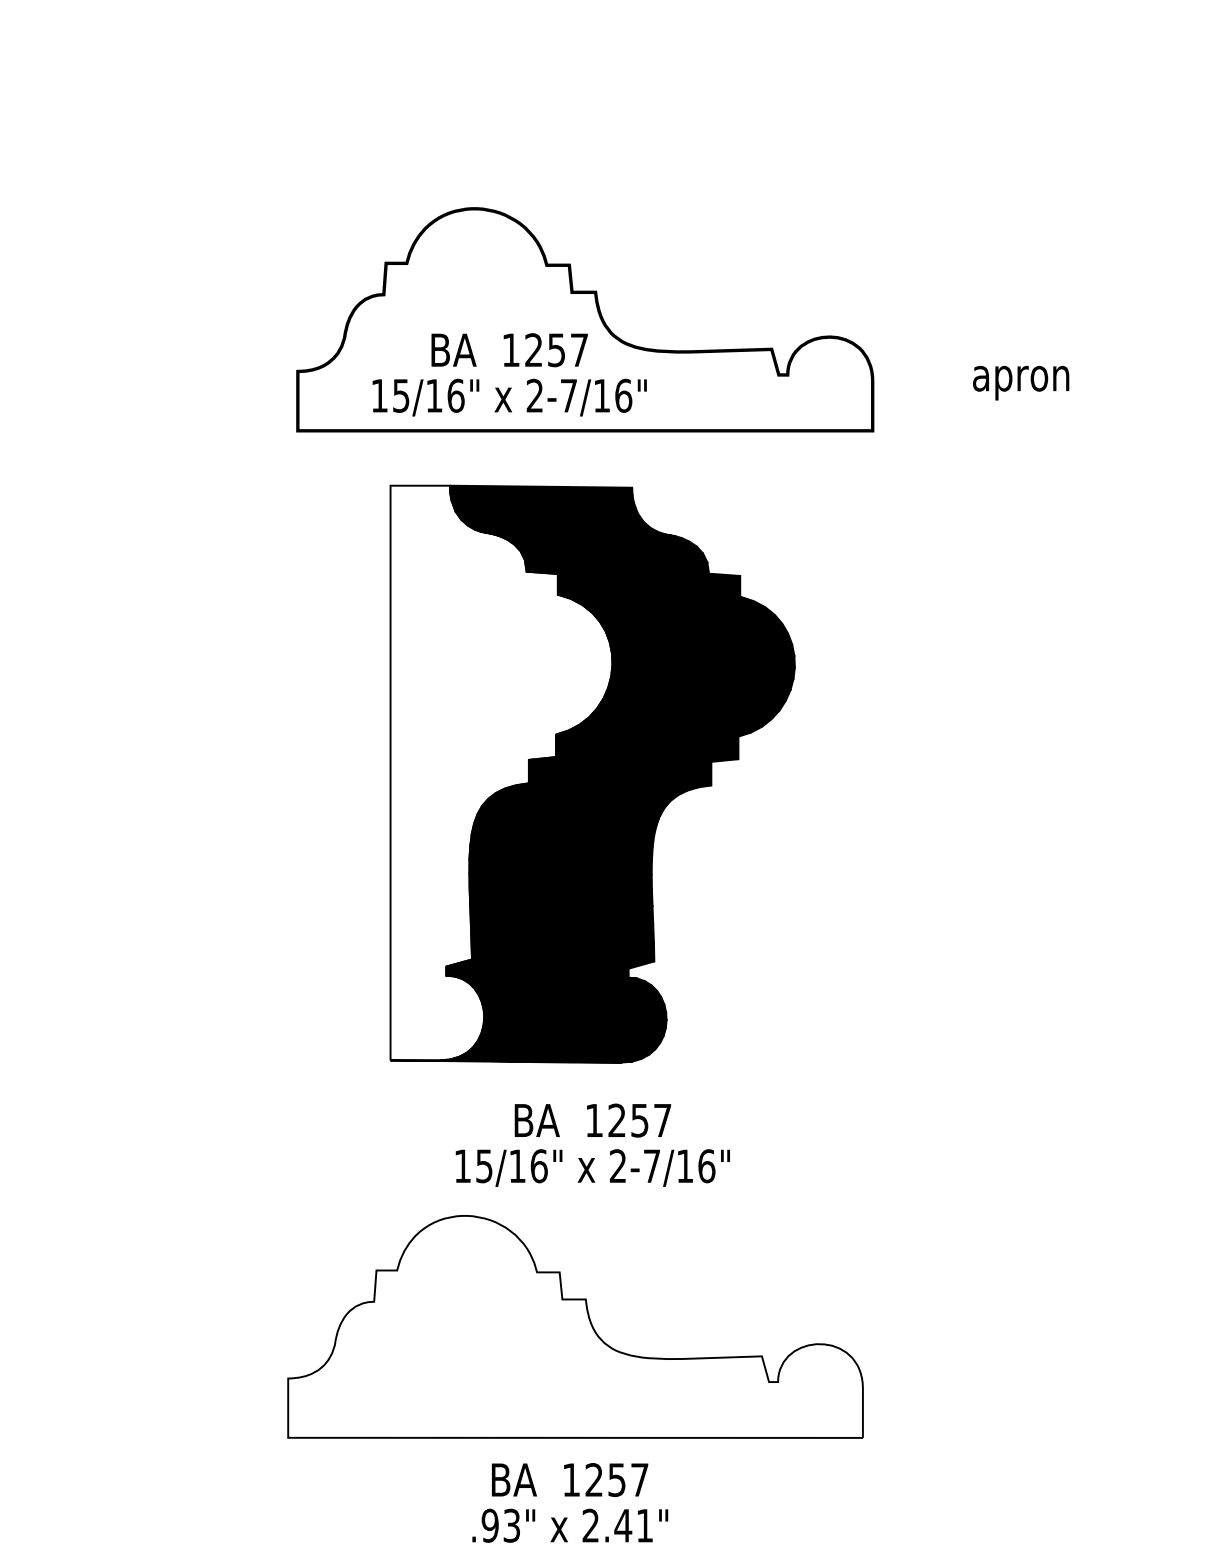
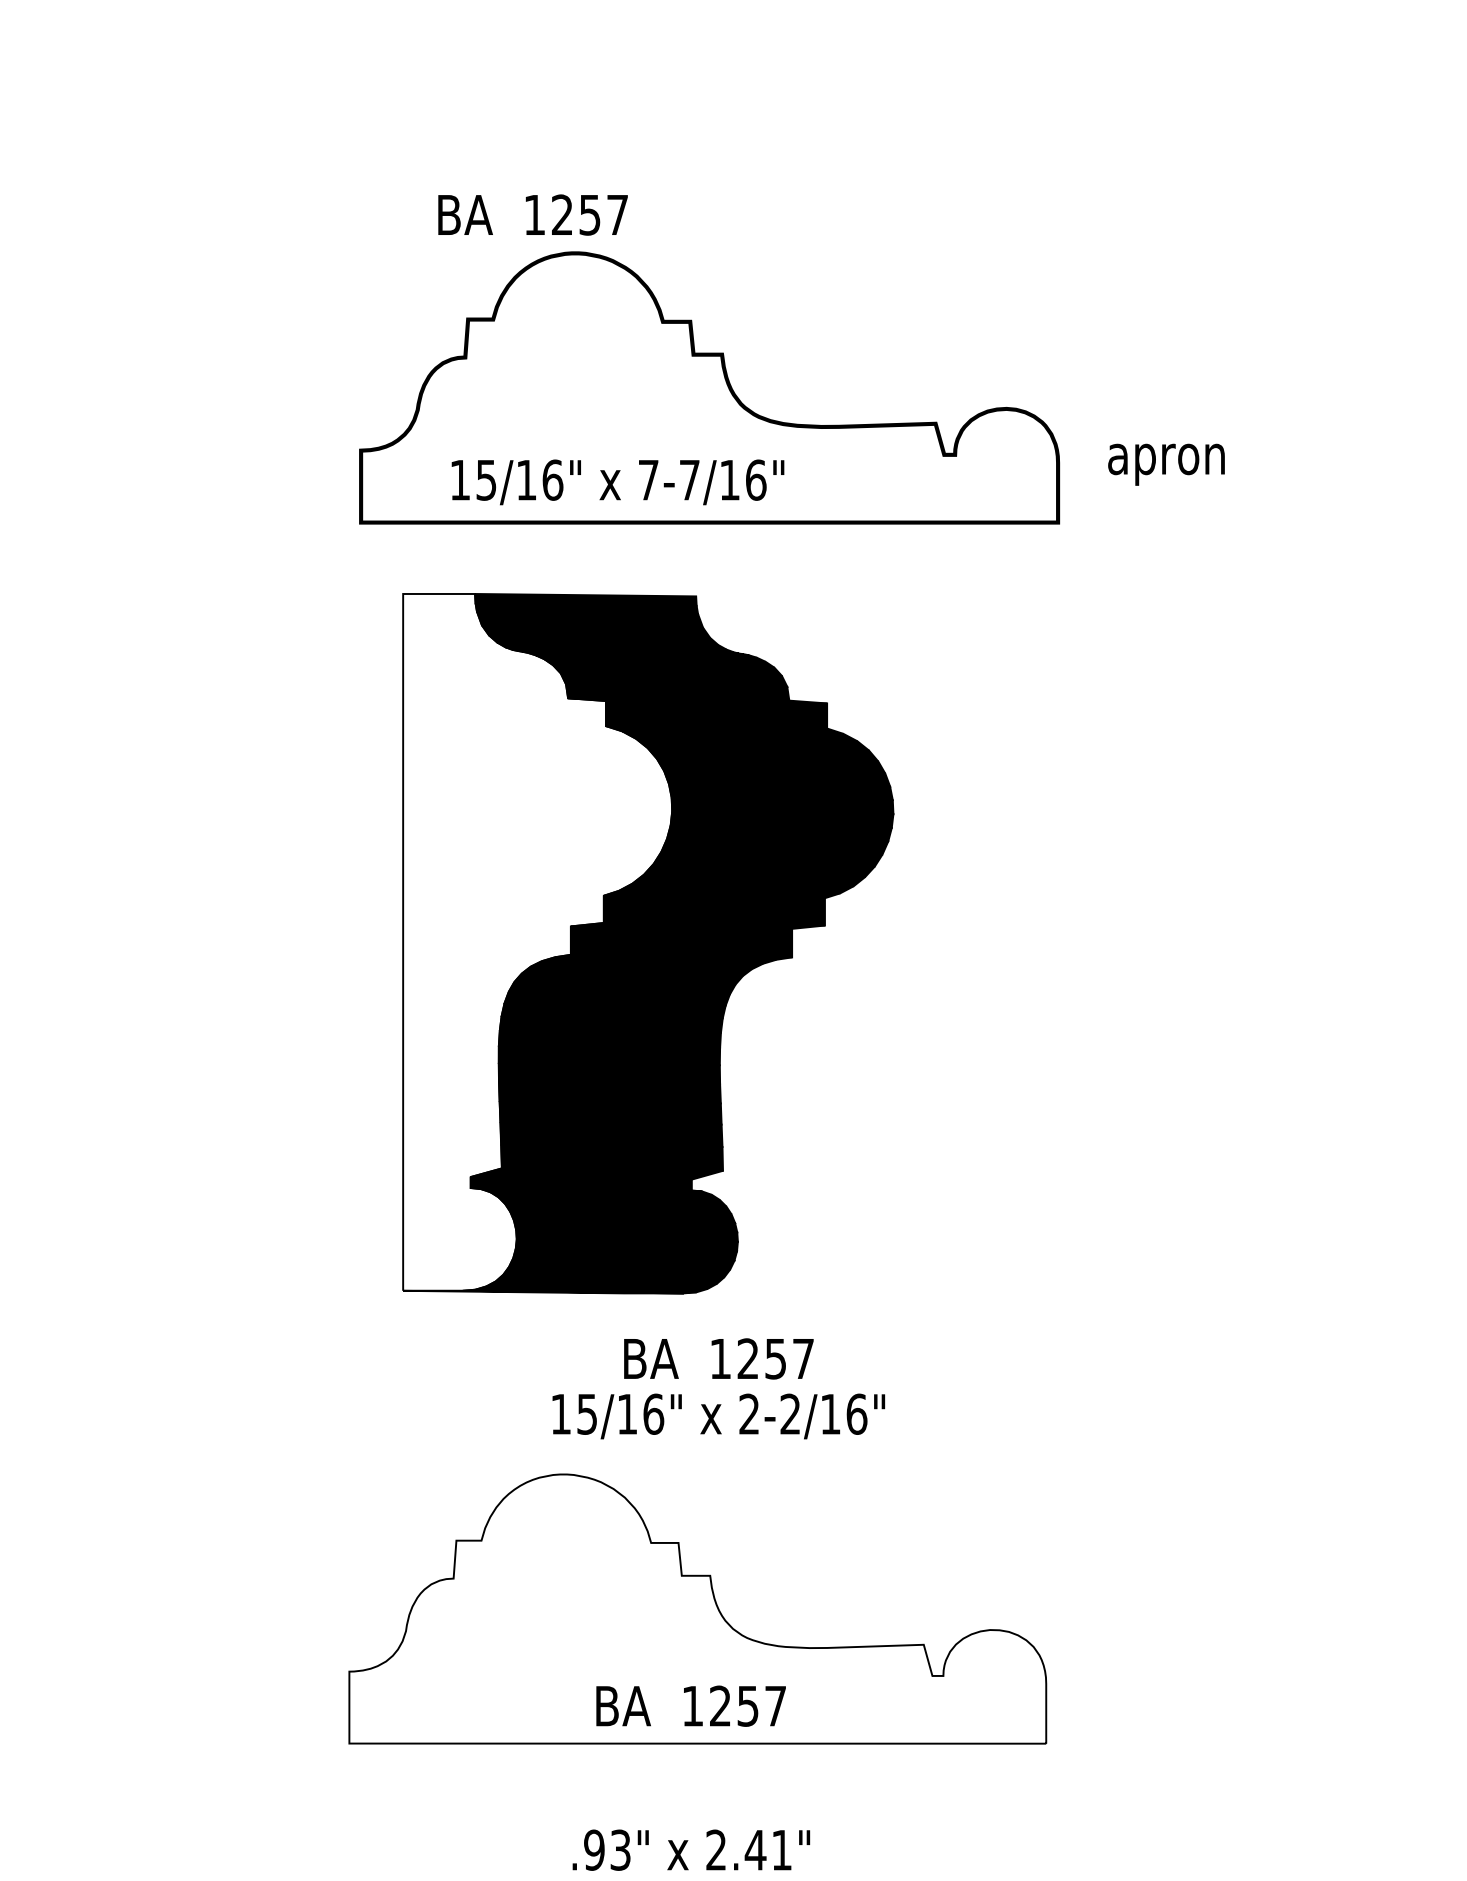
text: (509, 350) -> (532, 215), moved
text: (1021, 382) -> (1166, 463), moved
text: (534, 395) -> (648, 479), 2-7/16" -> 7-7/16"
part: (592, 773) -> (648, 942), moved
text: (651, 1165) -> (789, 1413), 2-7/16" -> 2-2/16"
text: (570, 1479) -> (691, 1705), moved

